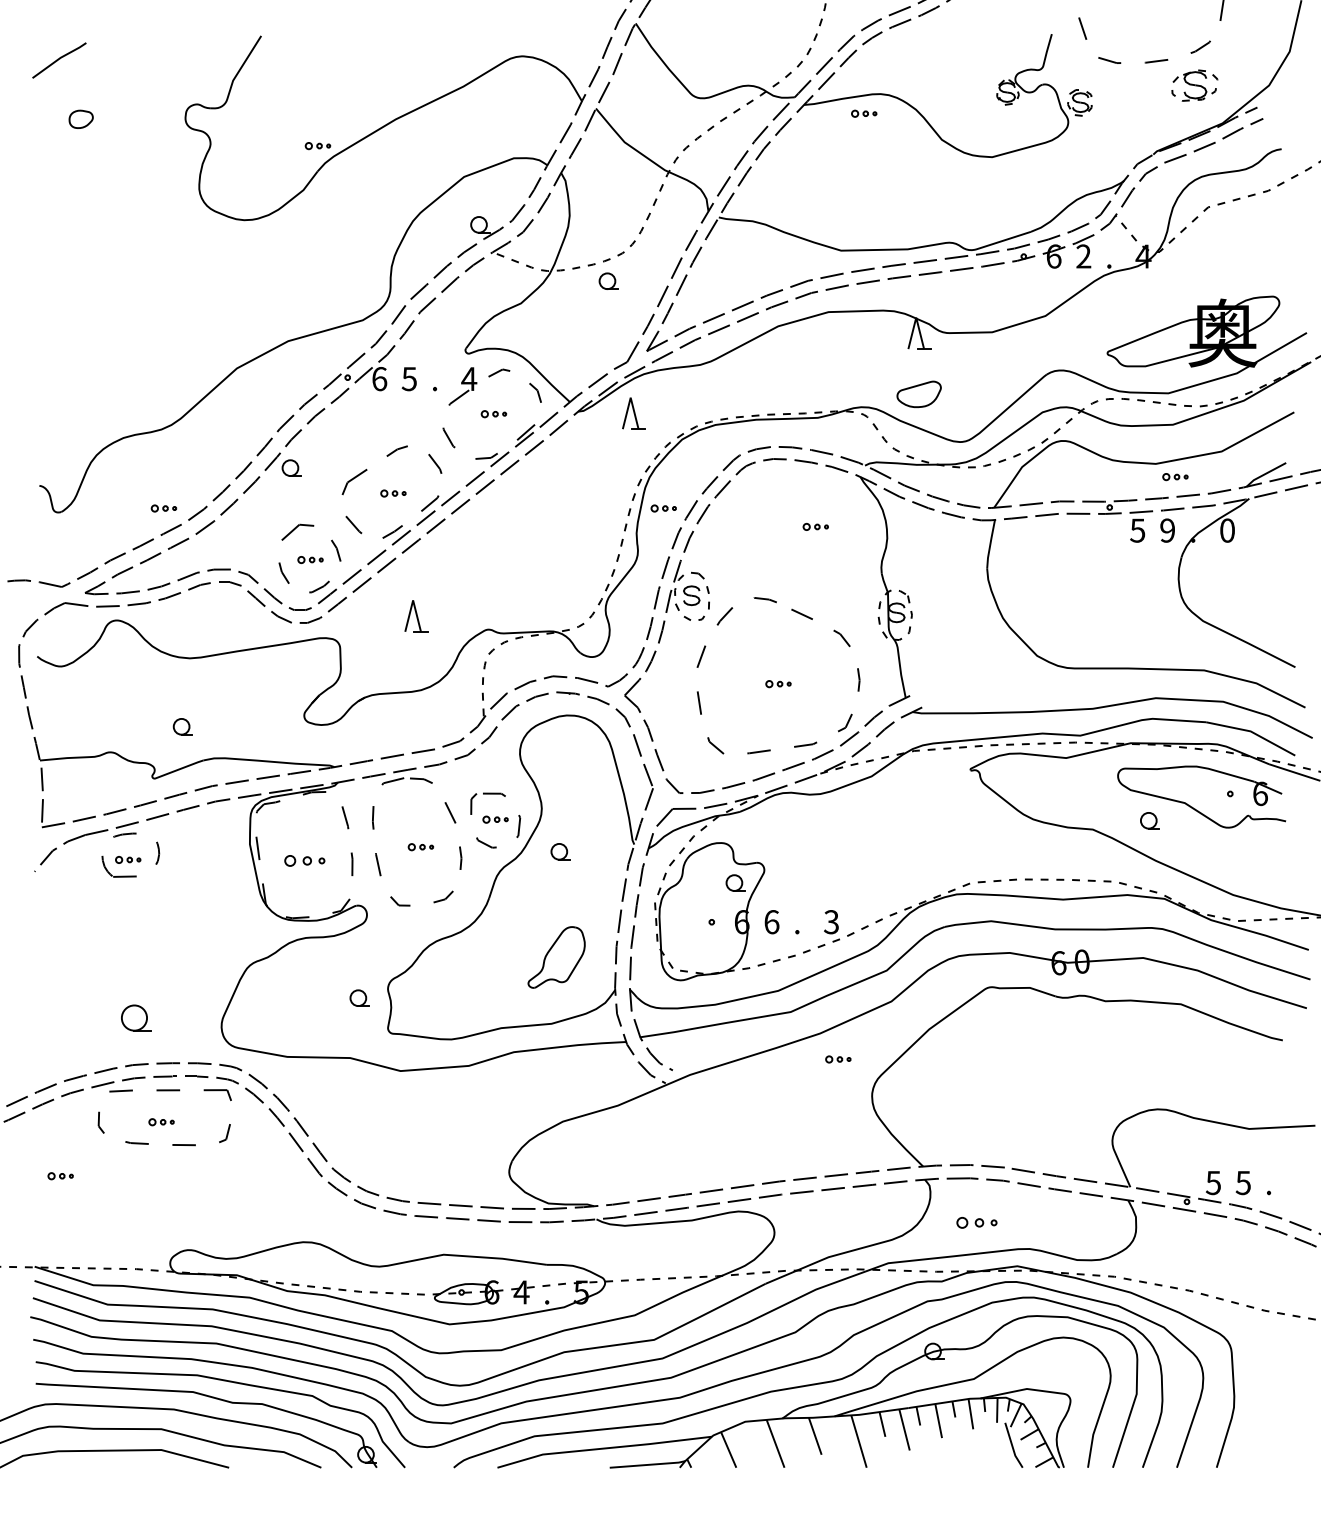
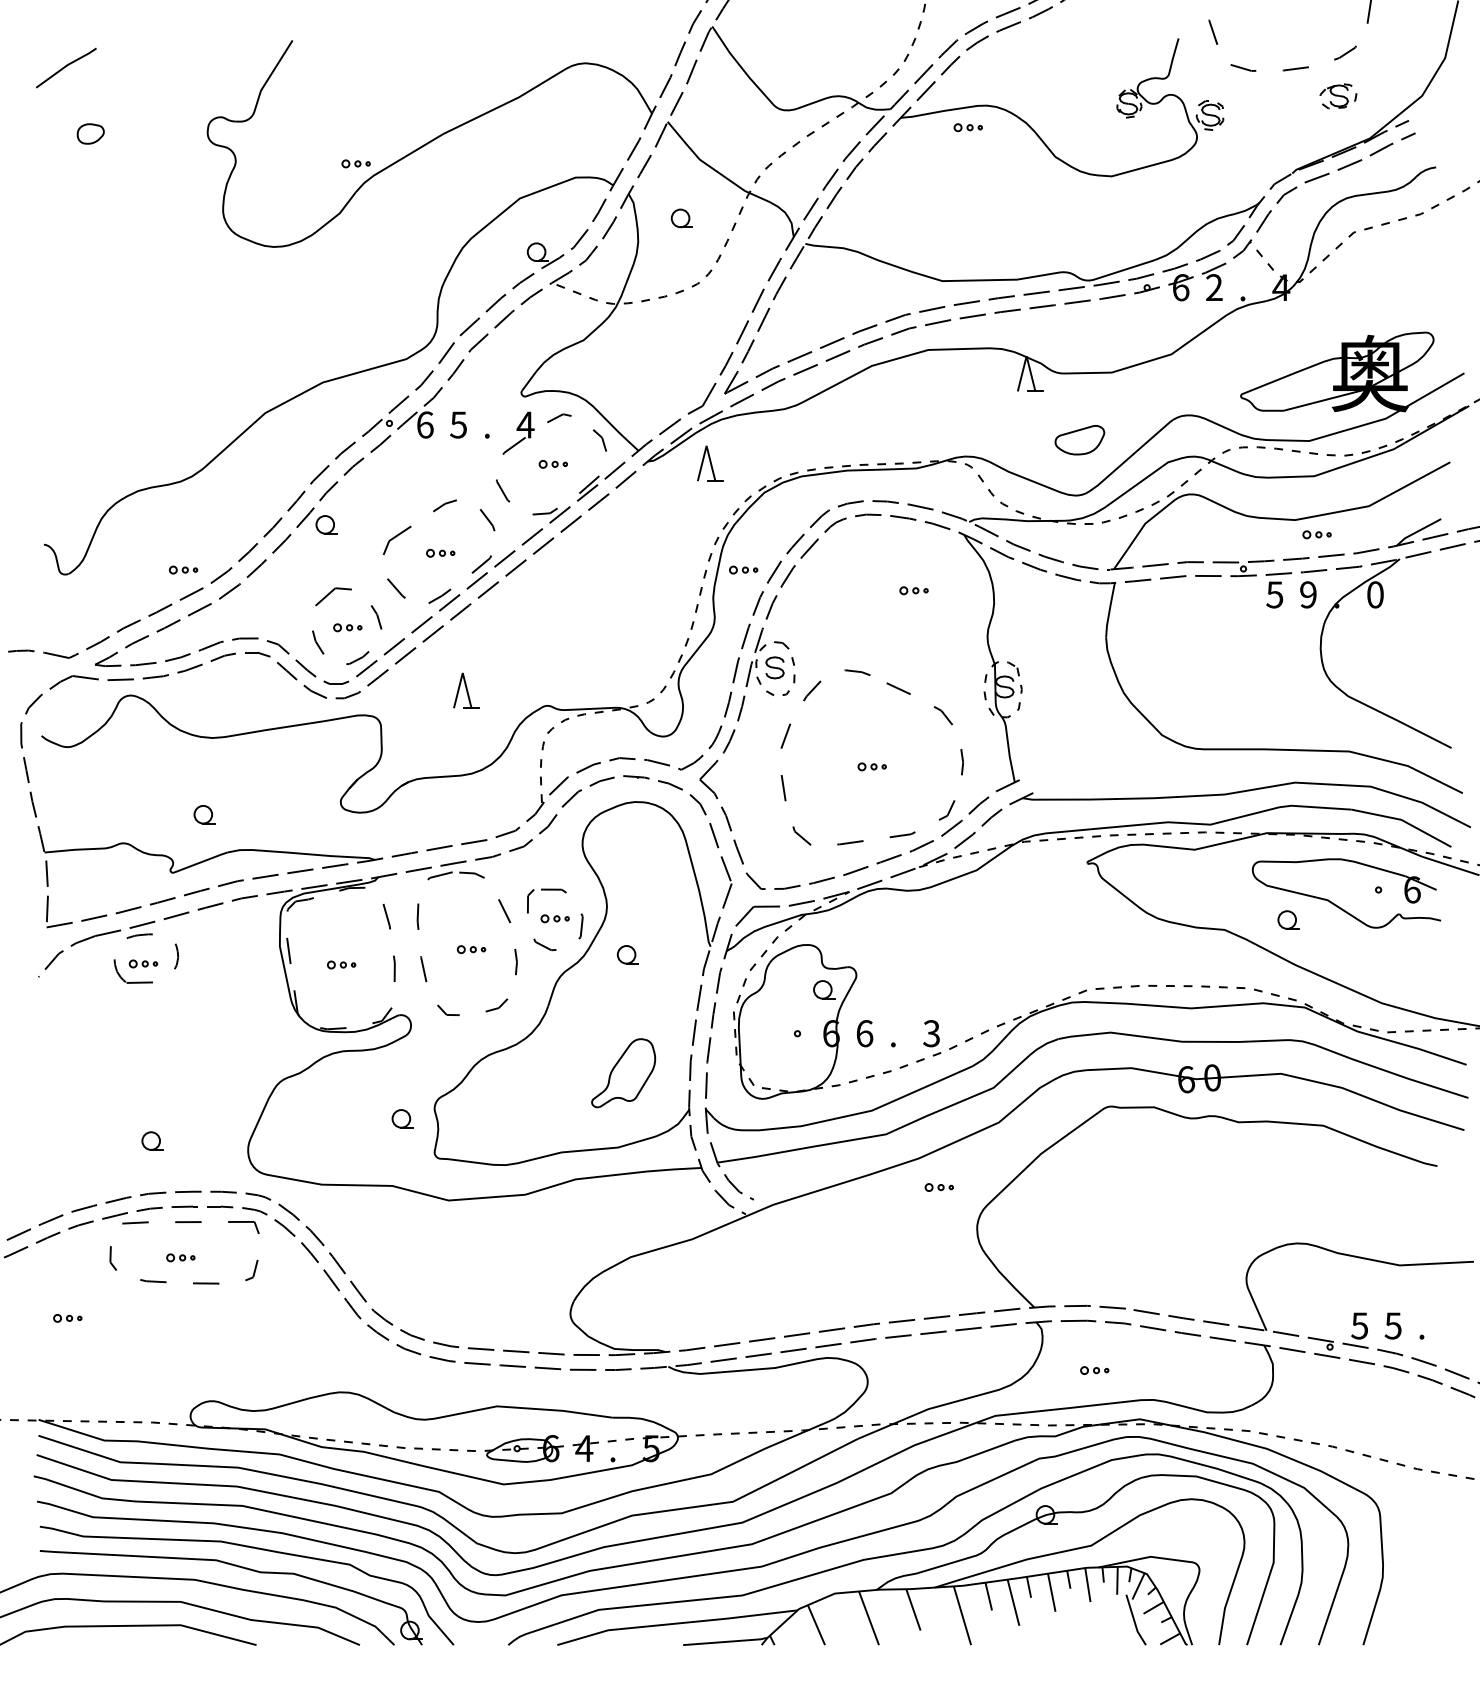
part: (1194, 85) -> (1338, 96), size x0.71
part: (608, 281) -> (681, 218), moved
part: (918, 394) -> (1079, 440), moved
part: (304, 860) -> (341, 964), size x0.62
part: (136, 1017) -> (152, 1140), size x0.62
part: (976, 1222) -> (1094, 1370), size x0.62

